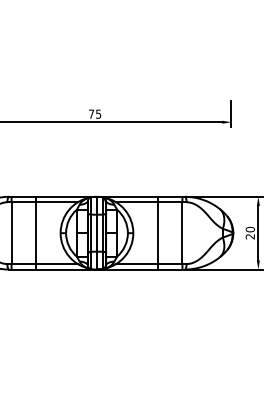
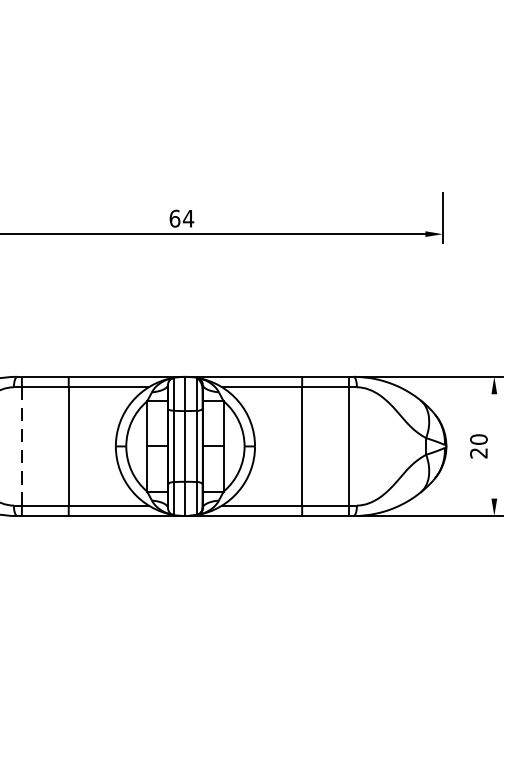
text: (94, 113) -> (180, 217), 75 -> 64
line: (258, 232) -> (494, 445), removed
line: (11, 233) -> (21, 447), solid -> dashed

